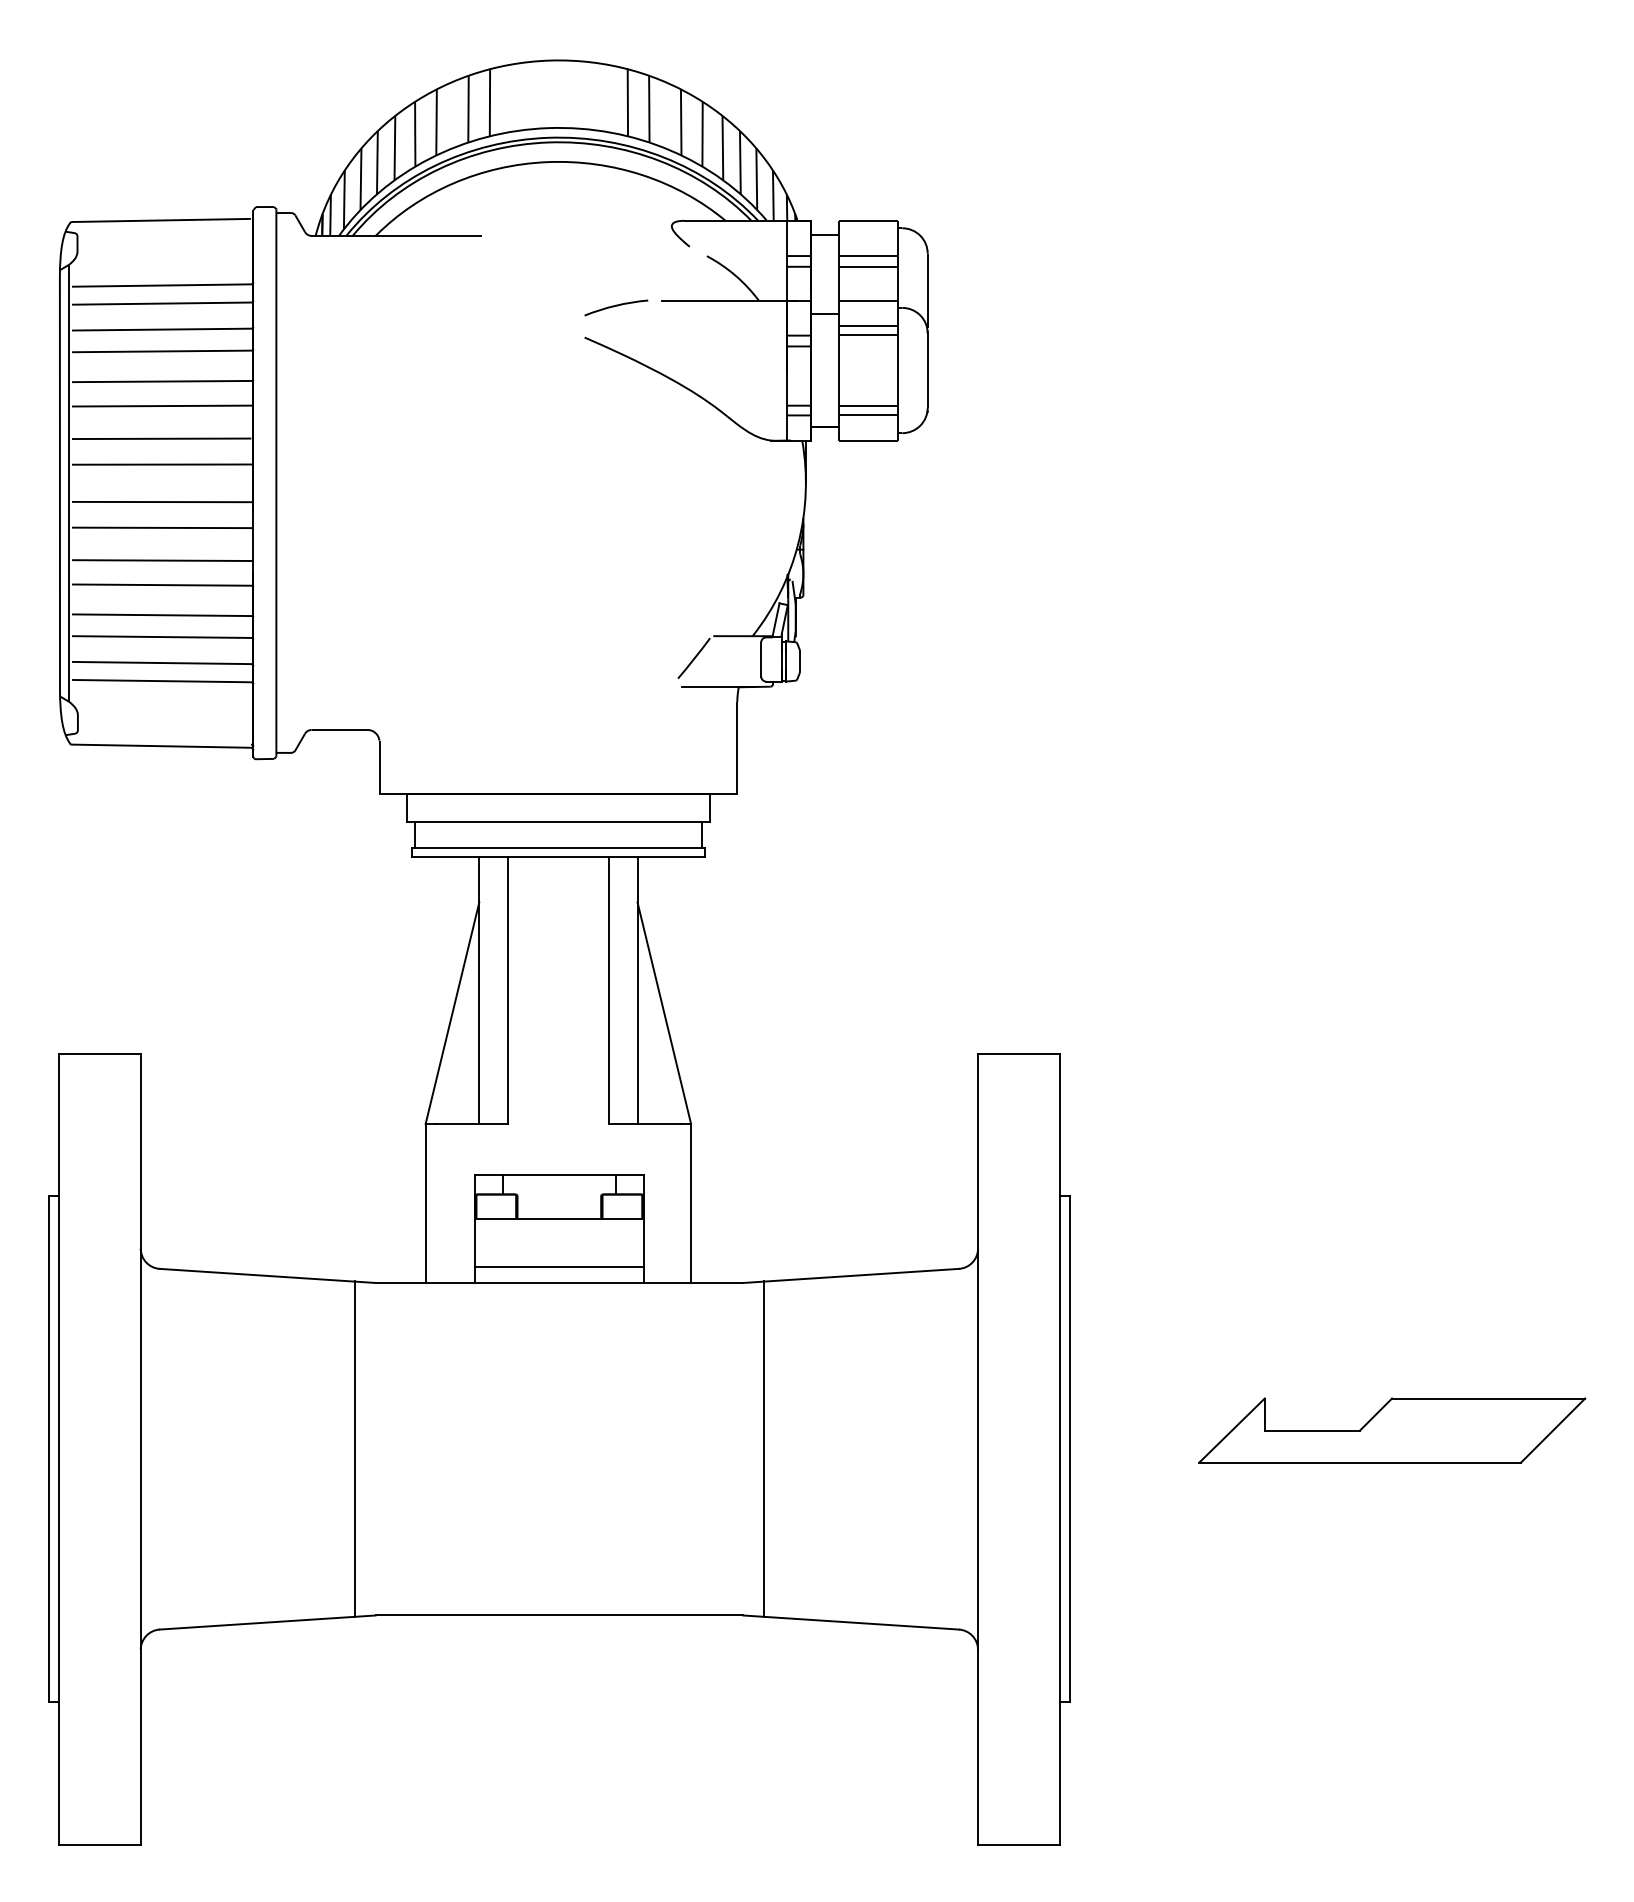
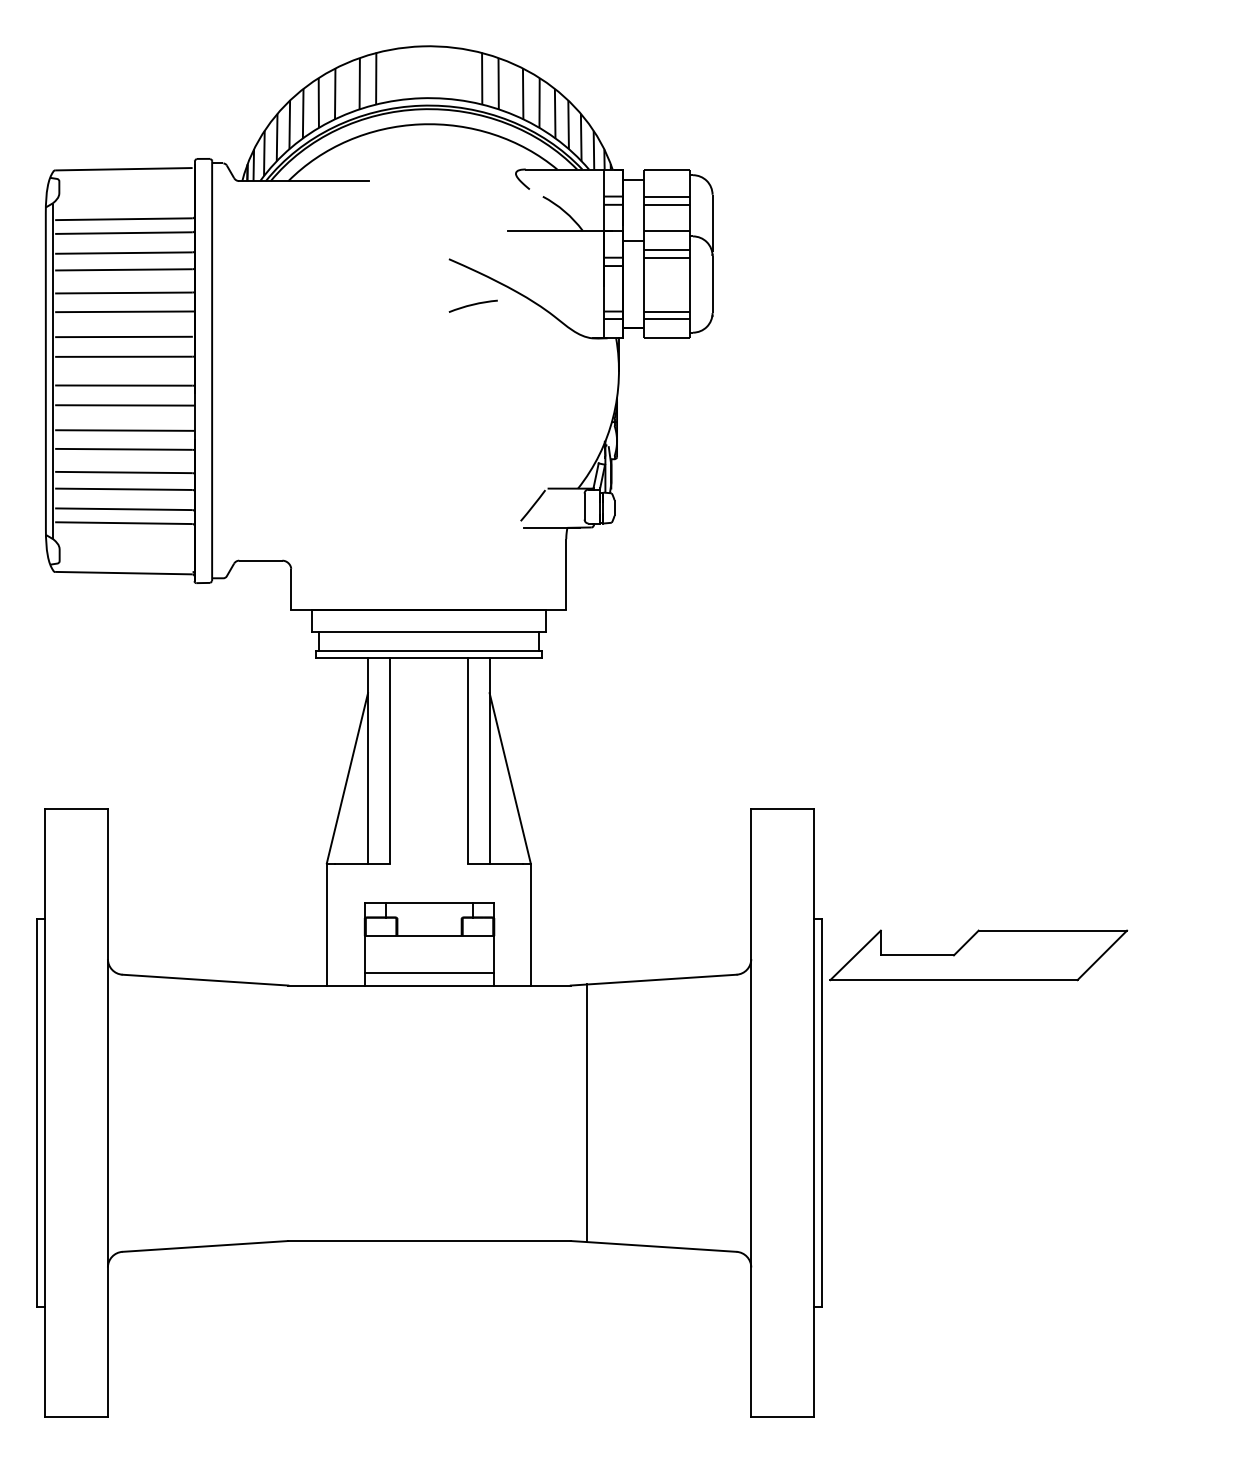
arc: (616, 306) -> (473, 305), moved
part: (1392, 1430) -> (978, 955), moved
line: (355, 1448) -> (272, 1112), removed

